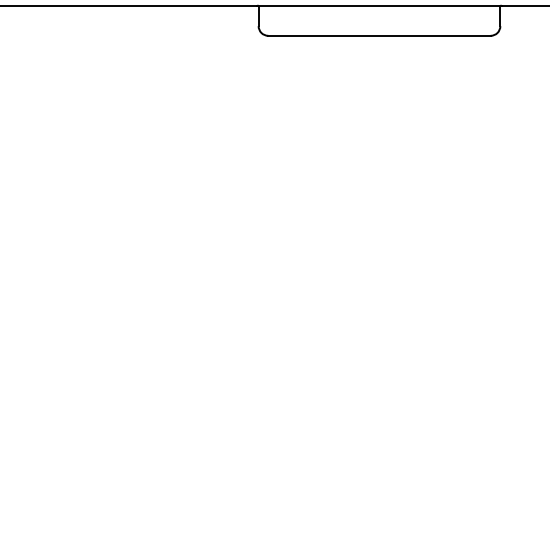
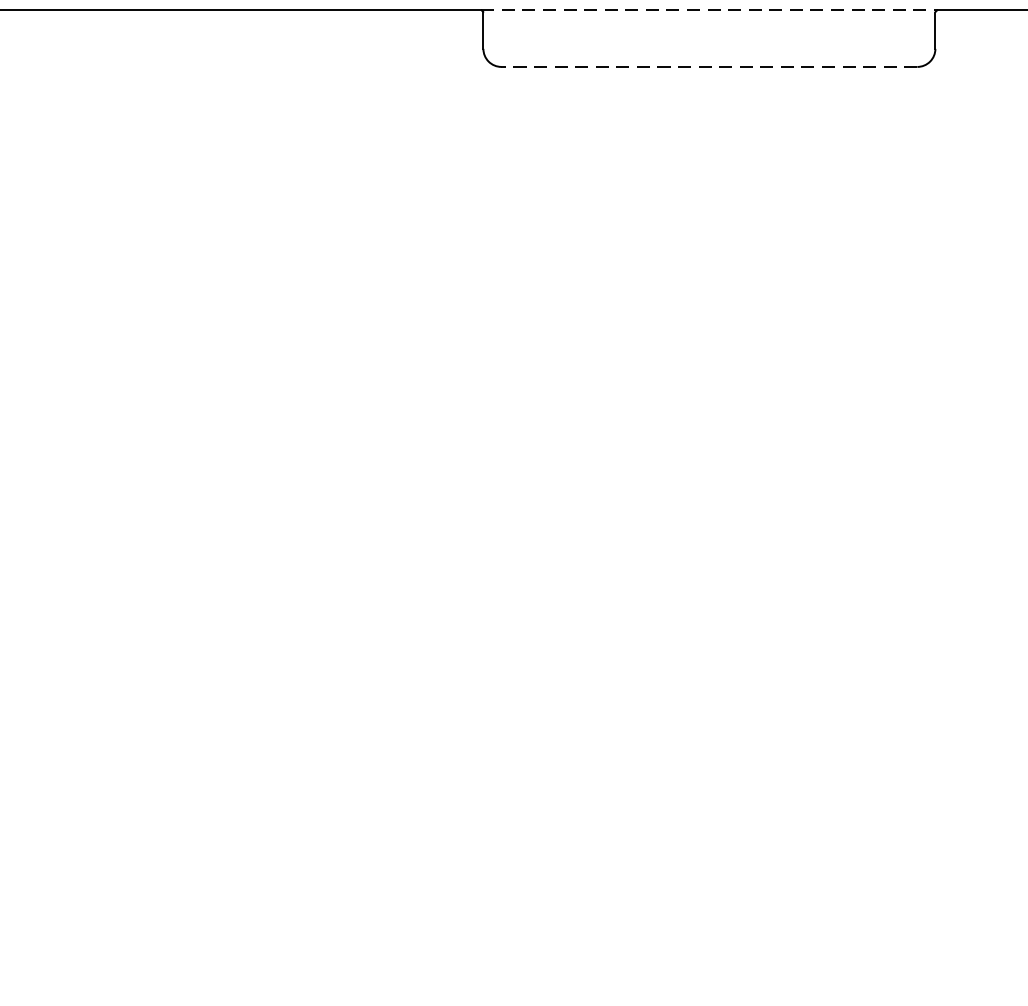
line: (380, 5) -> (711, 10), solid -> dashed
line: (379, 35) -> (709, 66), solid -> dashed

